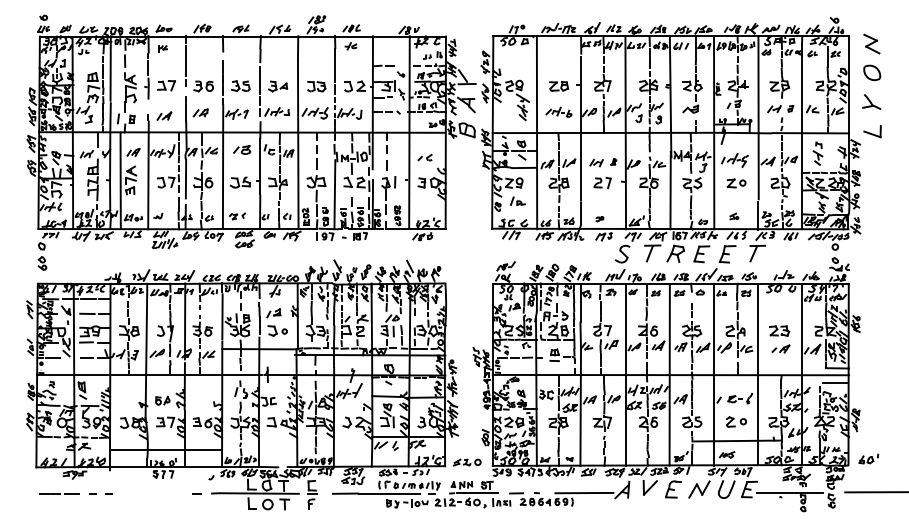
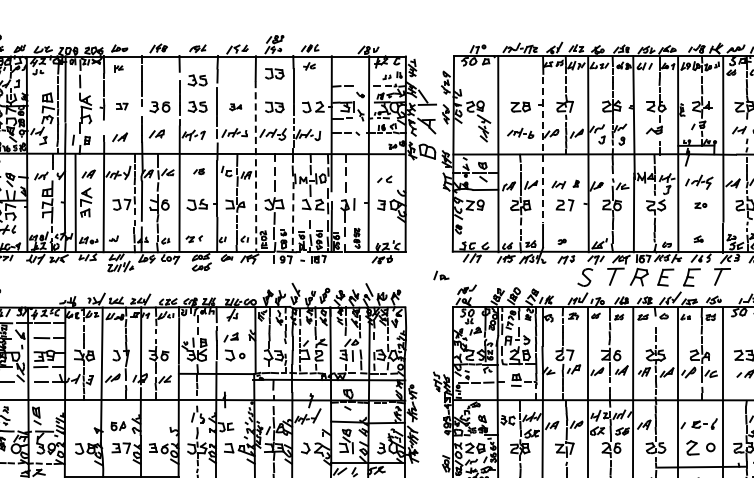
part: (316, 53) -> (274, 73), added
part: (240, 60) -> (197, 80), added
part: (166, 85) -> (122, 106), size x0.6
part: (278, 86) -> (235, 107), size x0.6
line: (581, 128) -> (543, 149), solid -> dashed
line: (298, 145) -> (256, 167), solid -> dashed
part: (242, 149) -> (199, 171), size x0.6
part: (736, 183) -> (700, 205), size x0.6
line: (334, 194) -> (292, 216), solid -> dashed
part: (517, 200) -> (440, 274), moved
part: (736, 421) -> (700, 447), size x1.4

